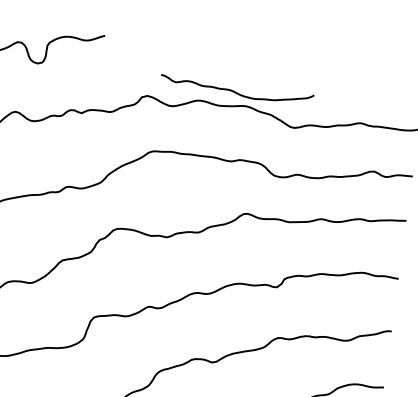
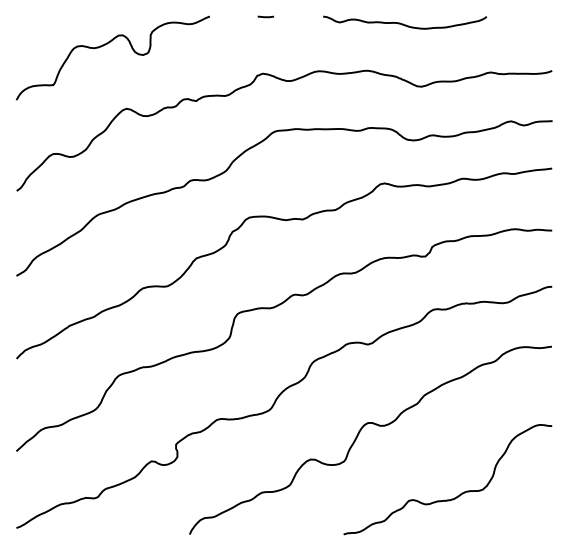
line: (157, 42) -> (265, 16), added
curve: (237, 92) -> (405, 24), moved

